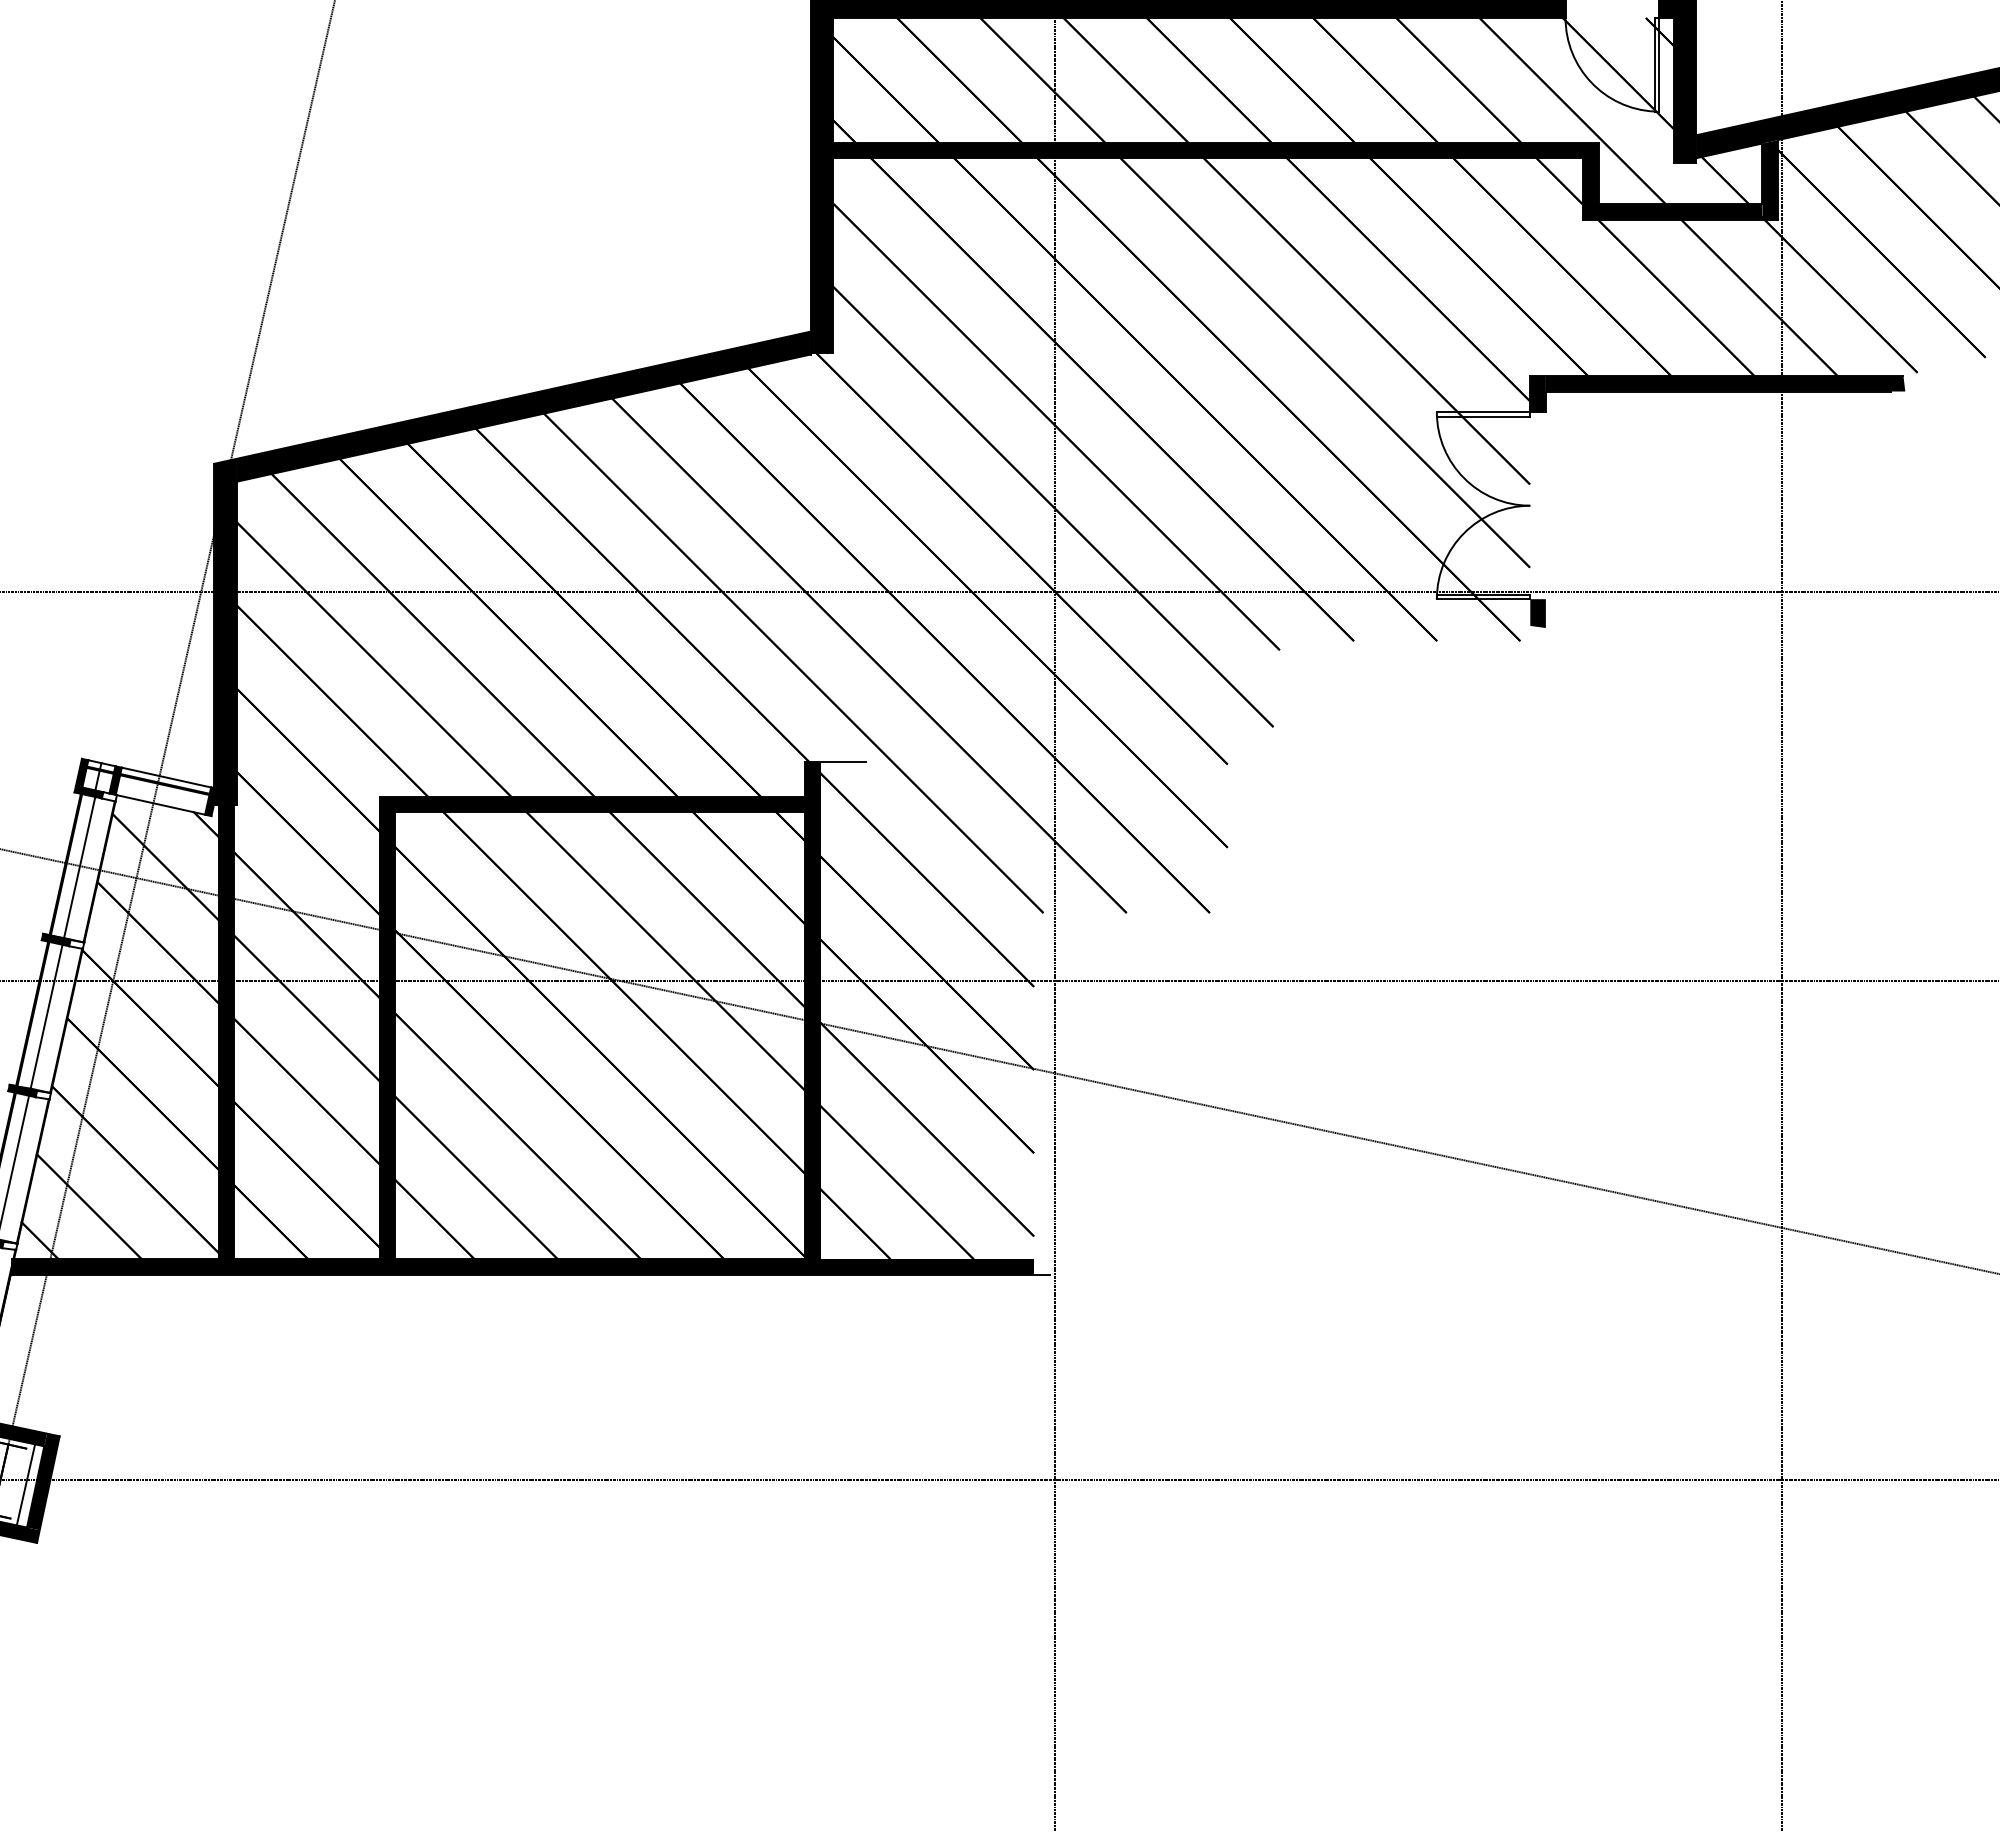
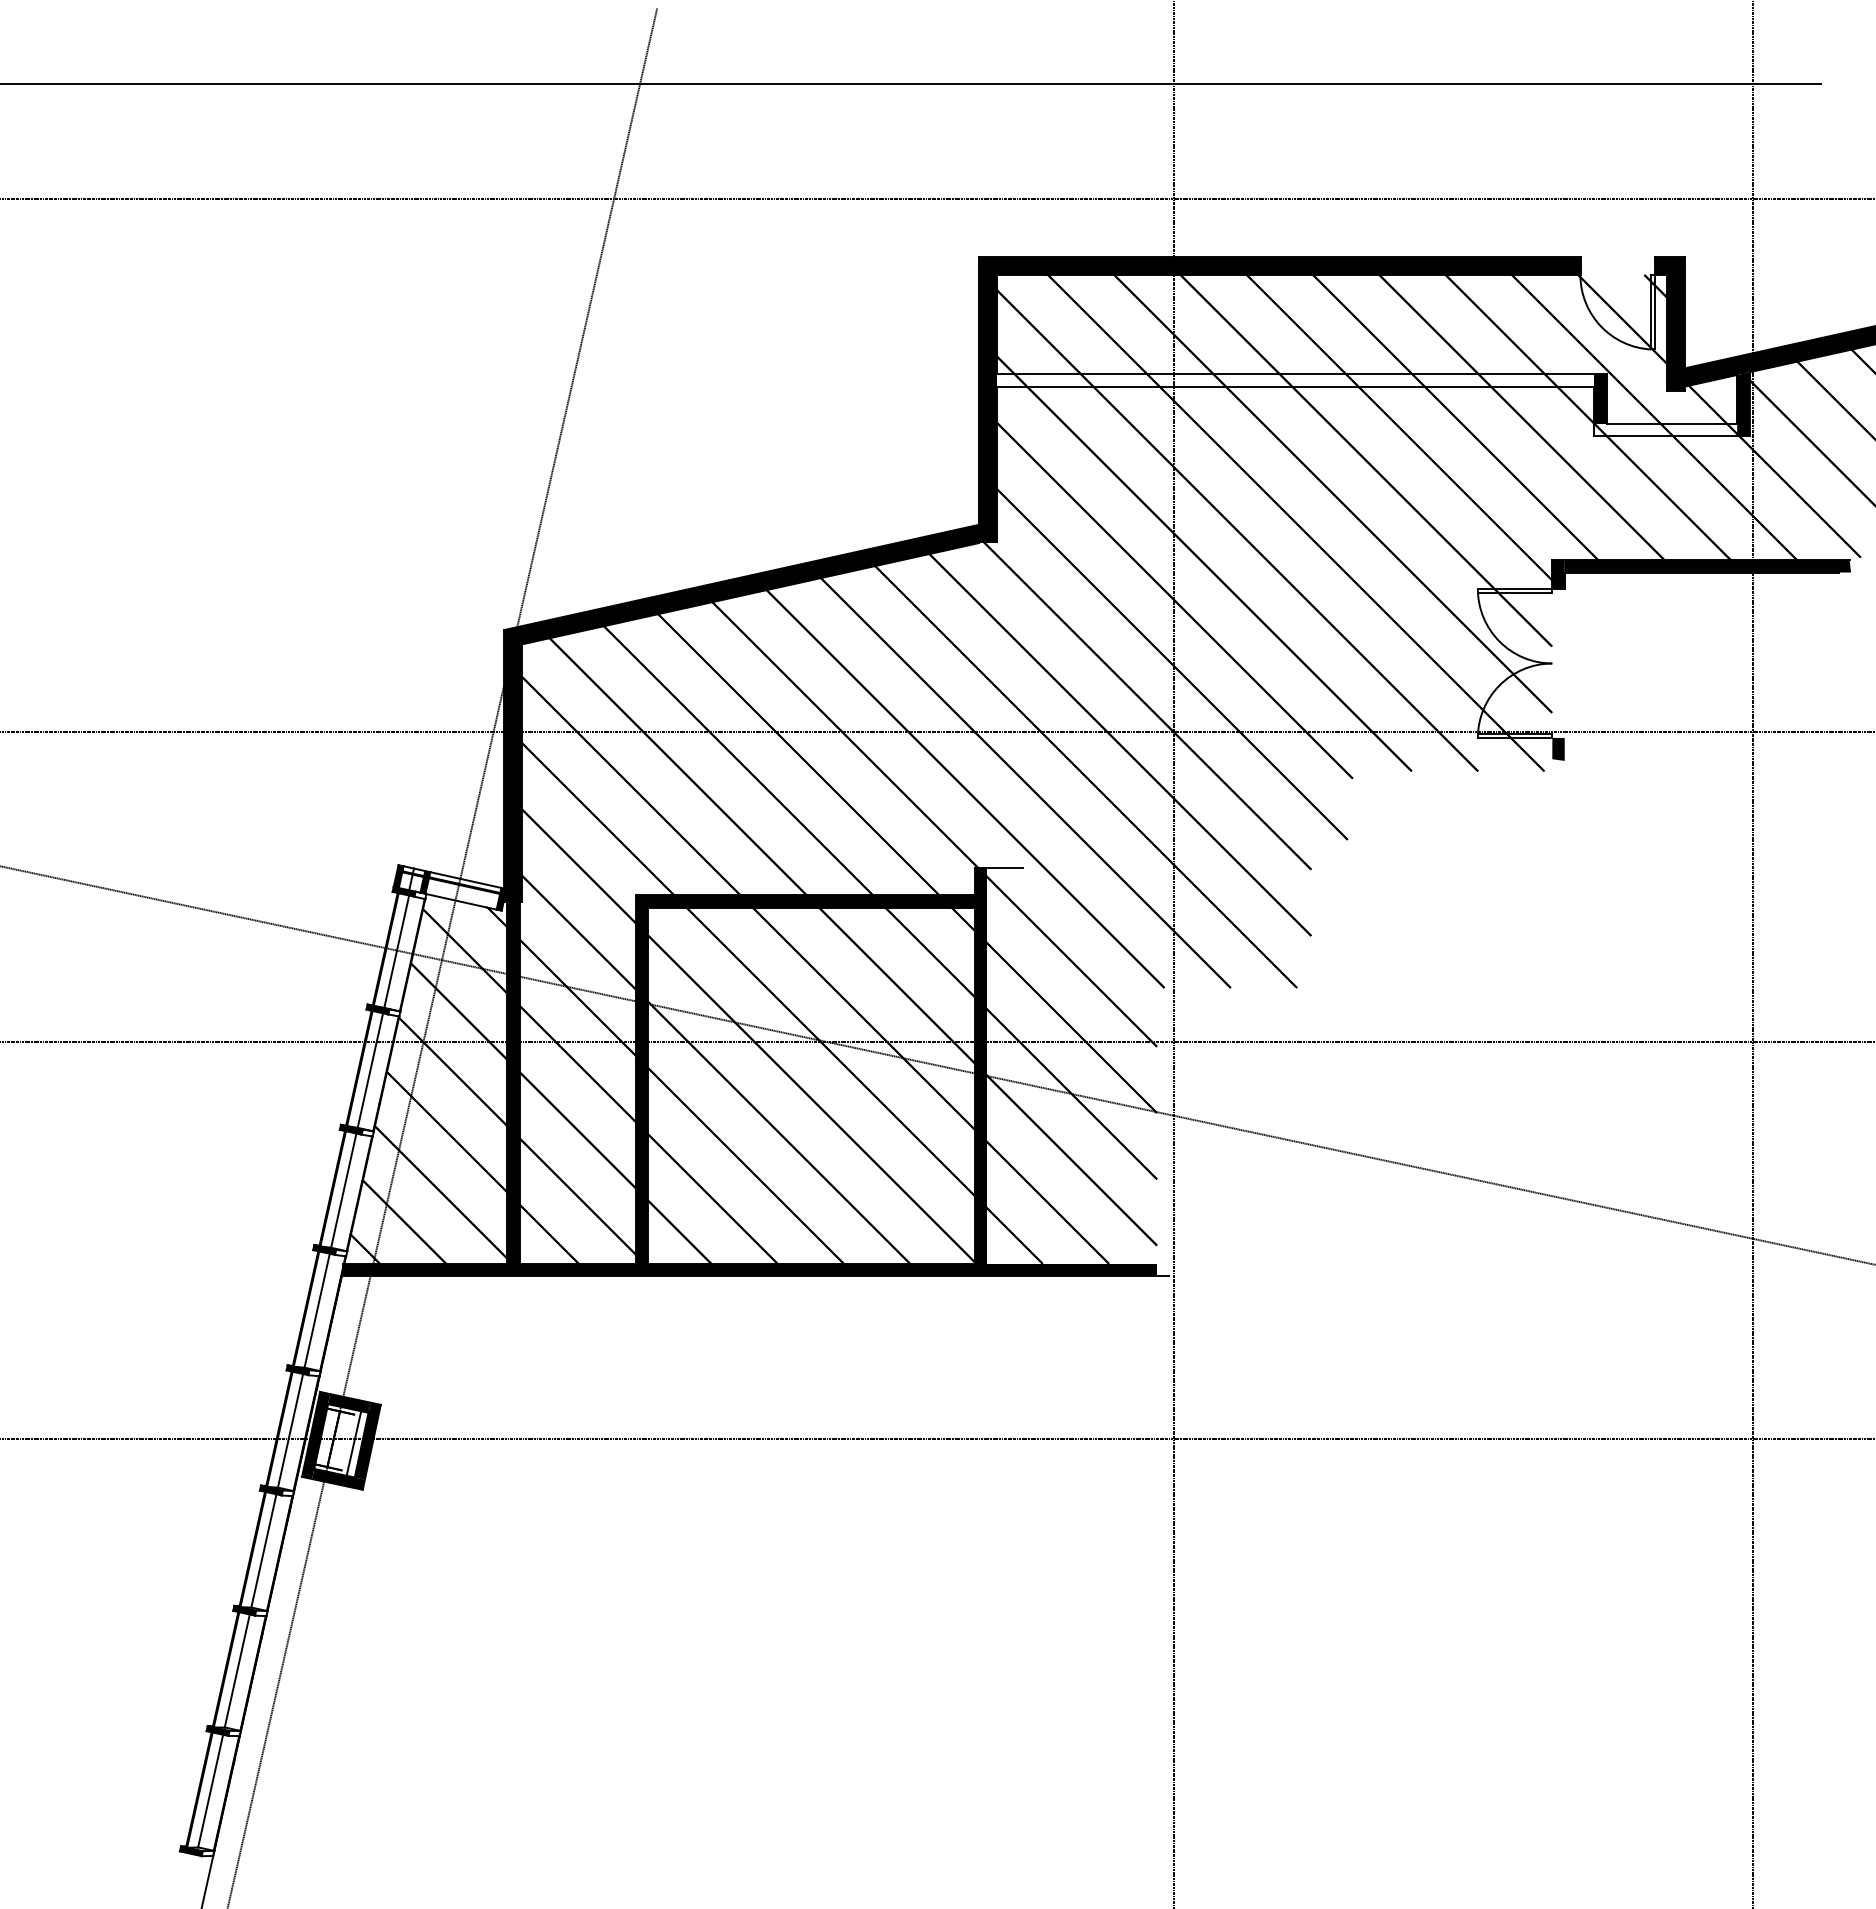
fill: (1207, 150) -> (1295, 380), removed
fill: (1672, 211) -> (1665, 429), removed

